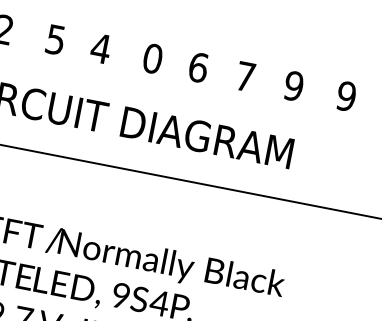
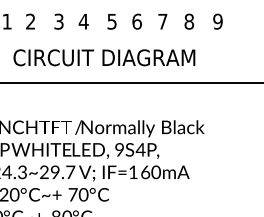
text: (55, 37) -> (58, 20), 5 -> 3
text: (151, 58) -> (111, 21), 0 -> 5
text: (294, 85) -> (189, 21), 9 -> 8

